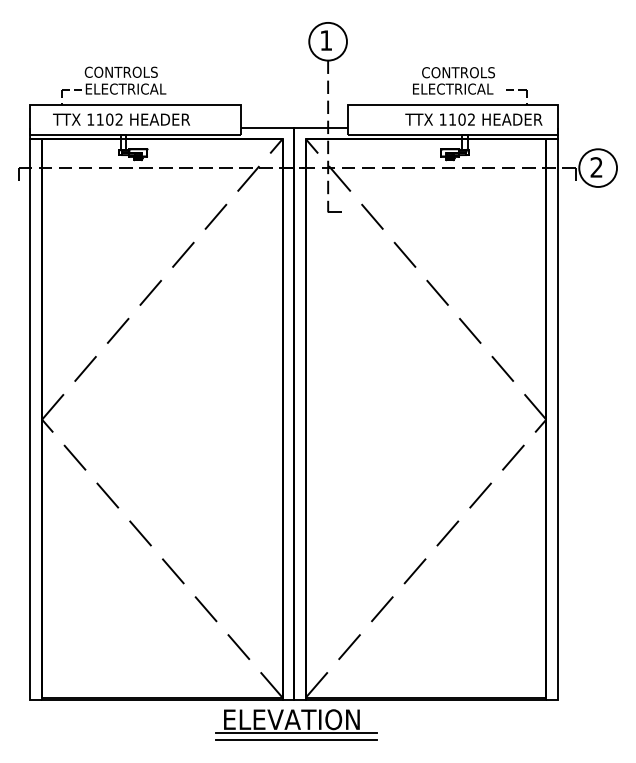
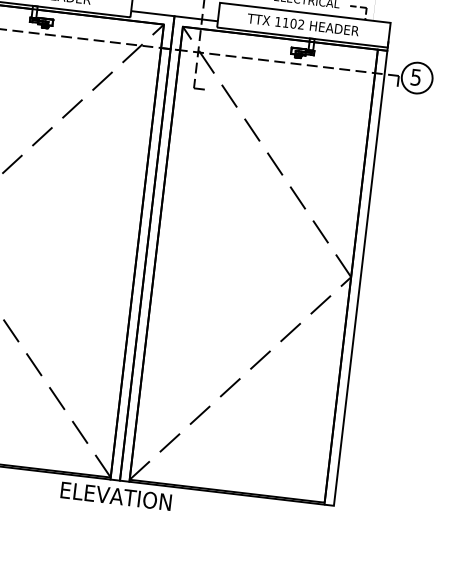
text: (473, 119) -> (302, 24), moved
text: (596, 167) -> (415, 77), 2 -> 5
line: (295, 732) -> (117, 507), removed
line: (295, 740) -> (117, 513), removed

